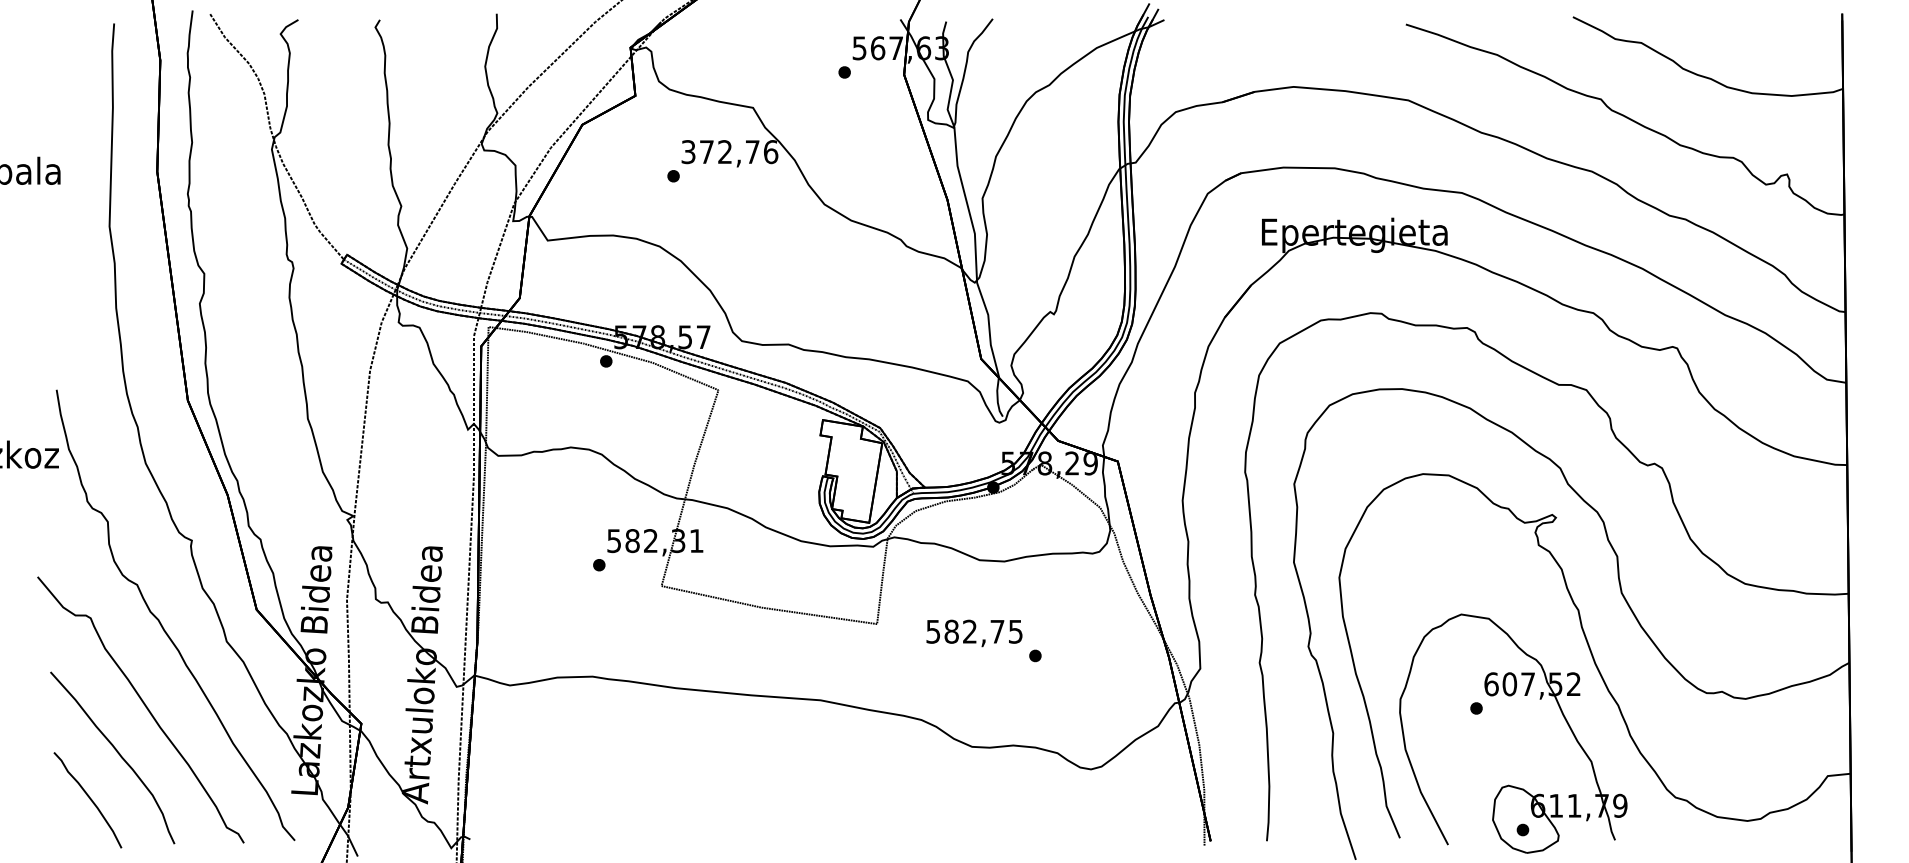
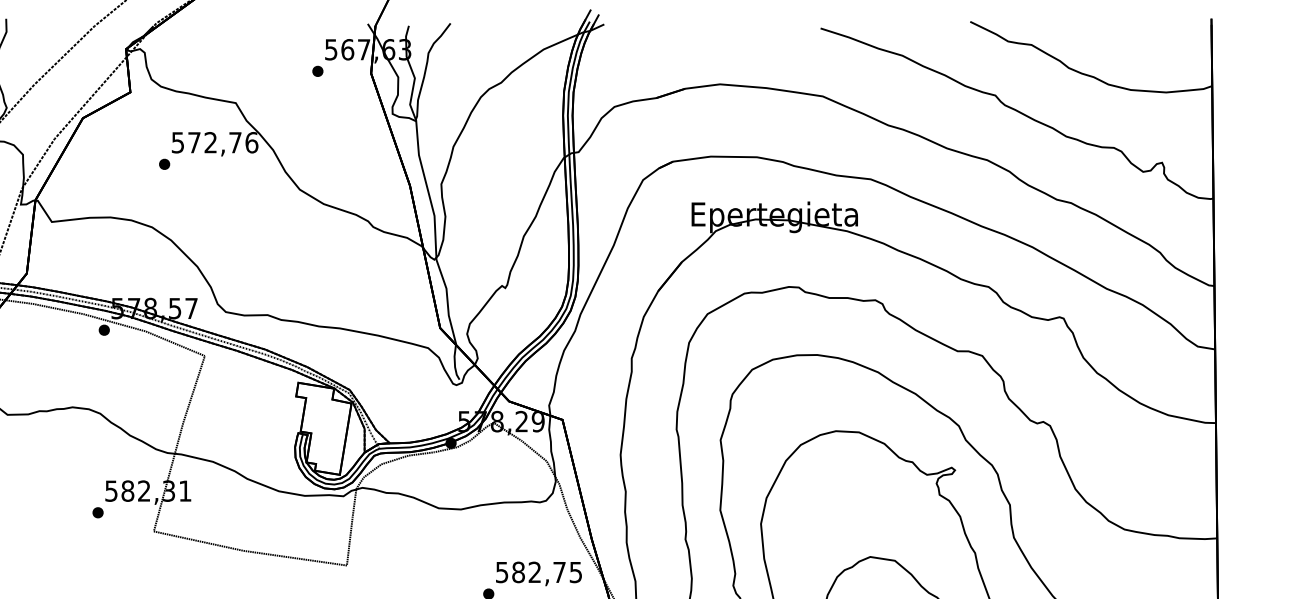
text: (688, 151) -> (177, 142), 372,76 -> 572,76
text: (974, 633) -> (538, 573), moved

